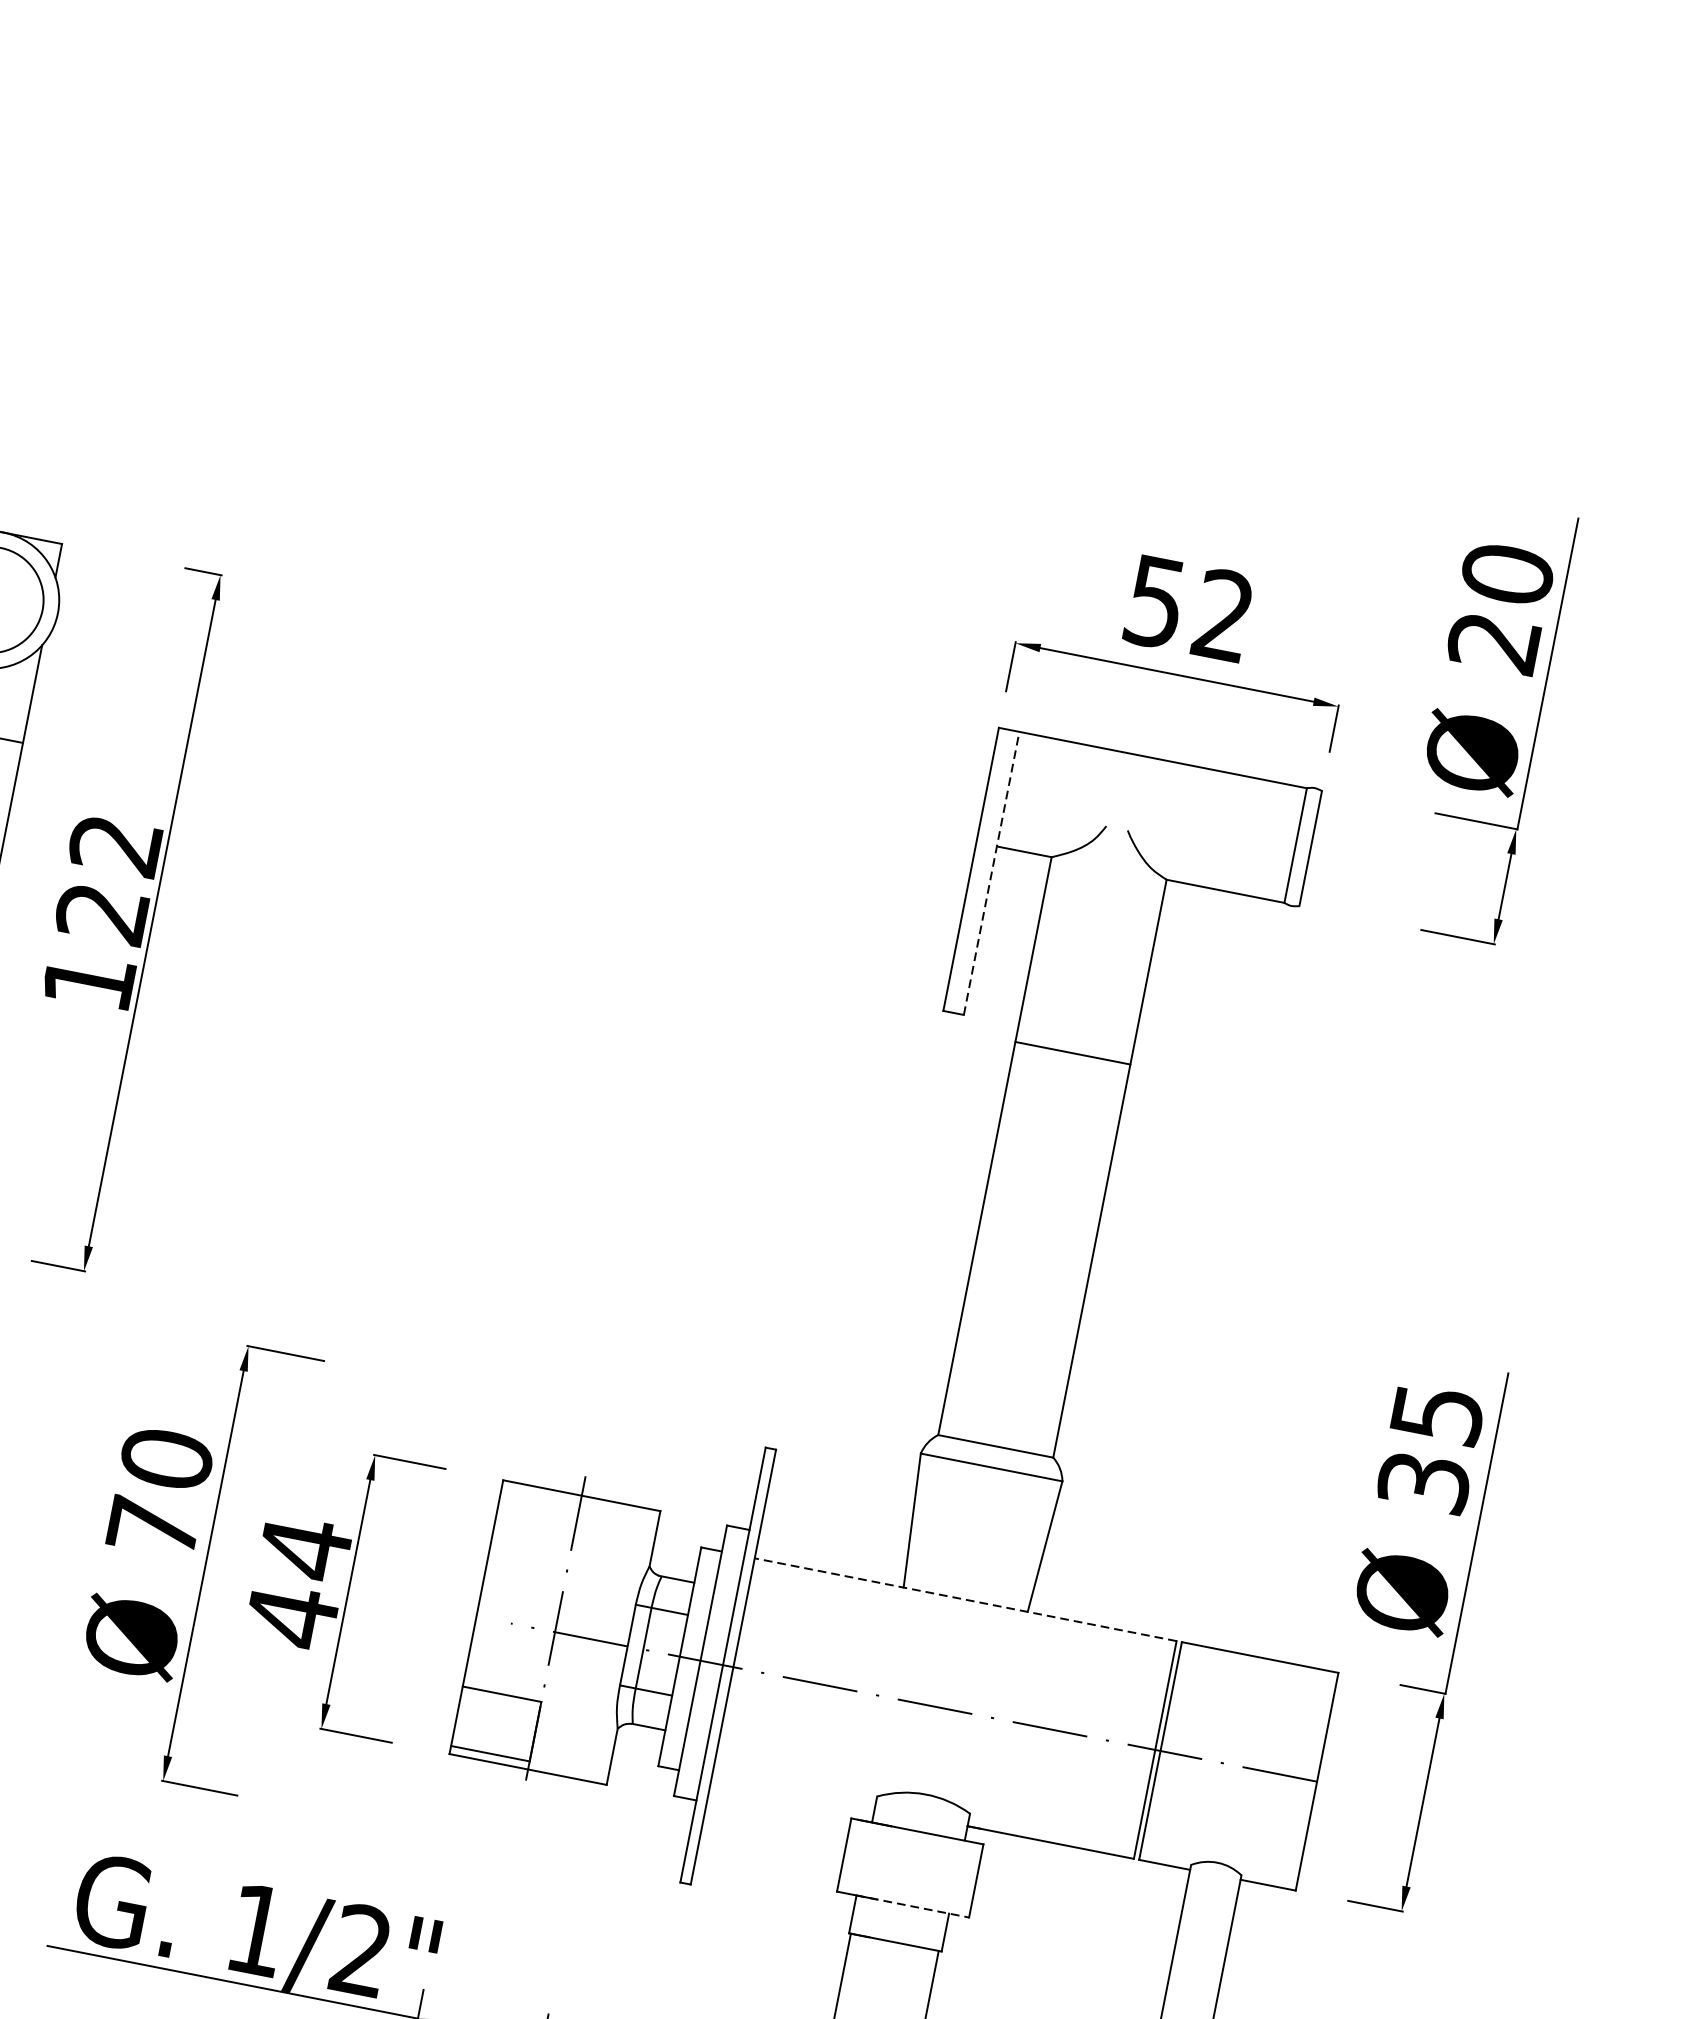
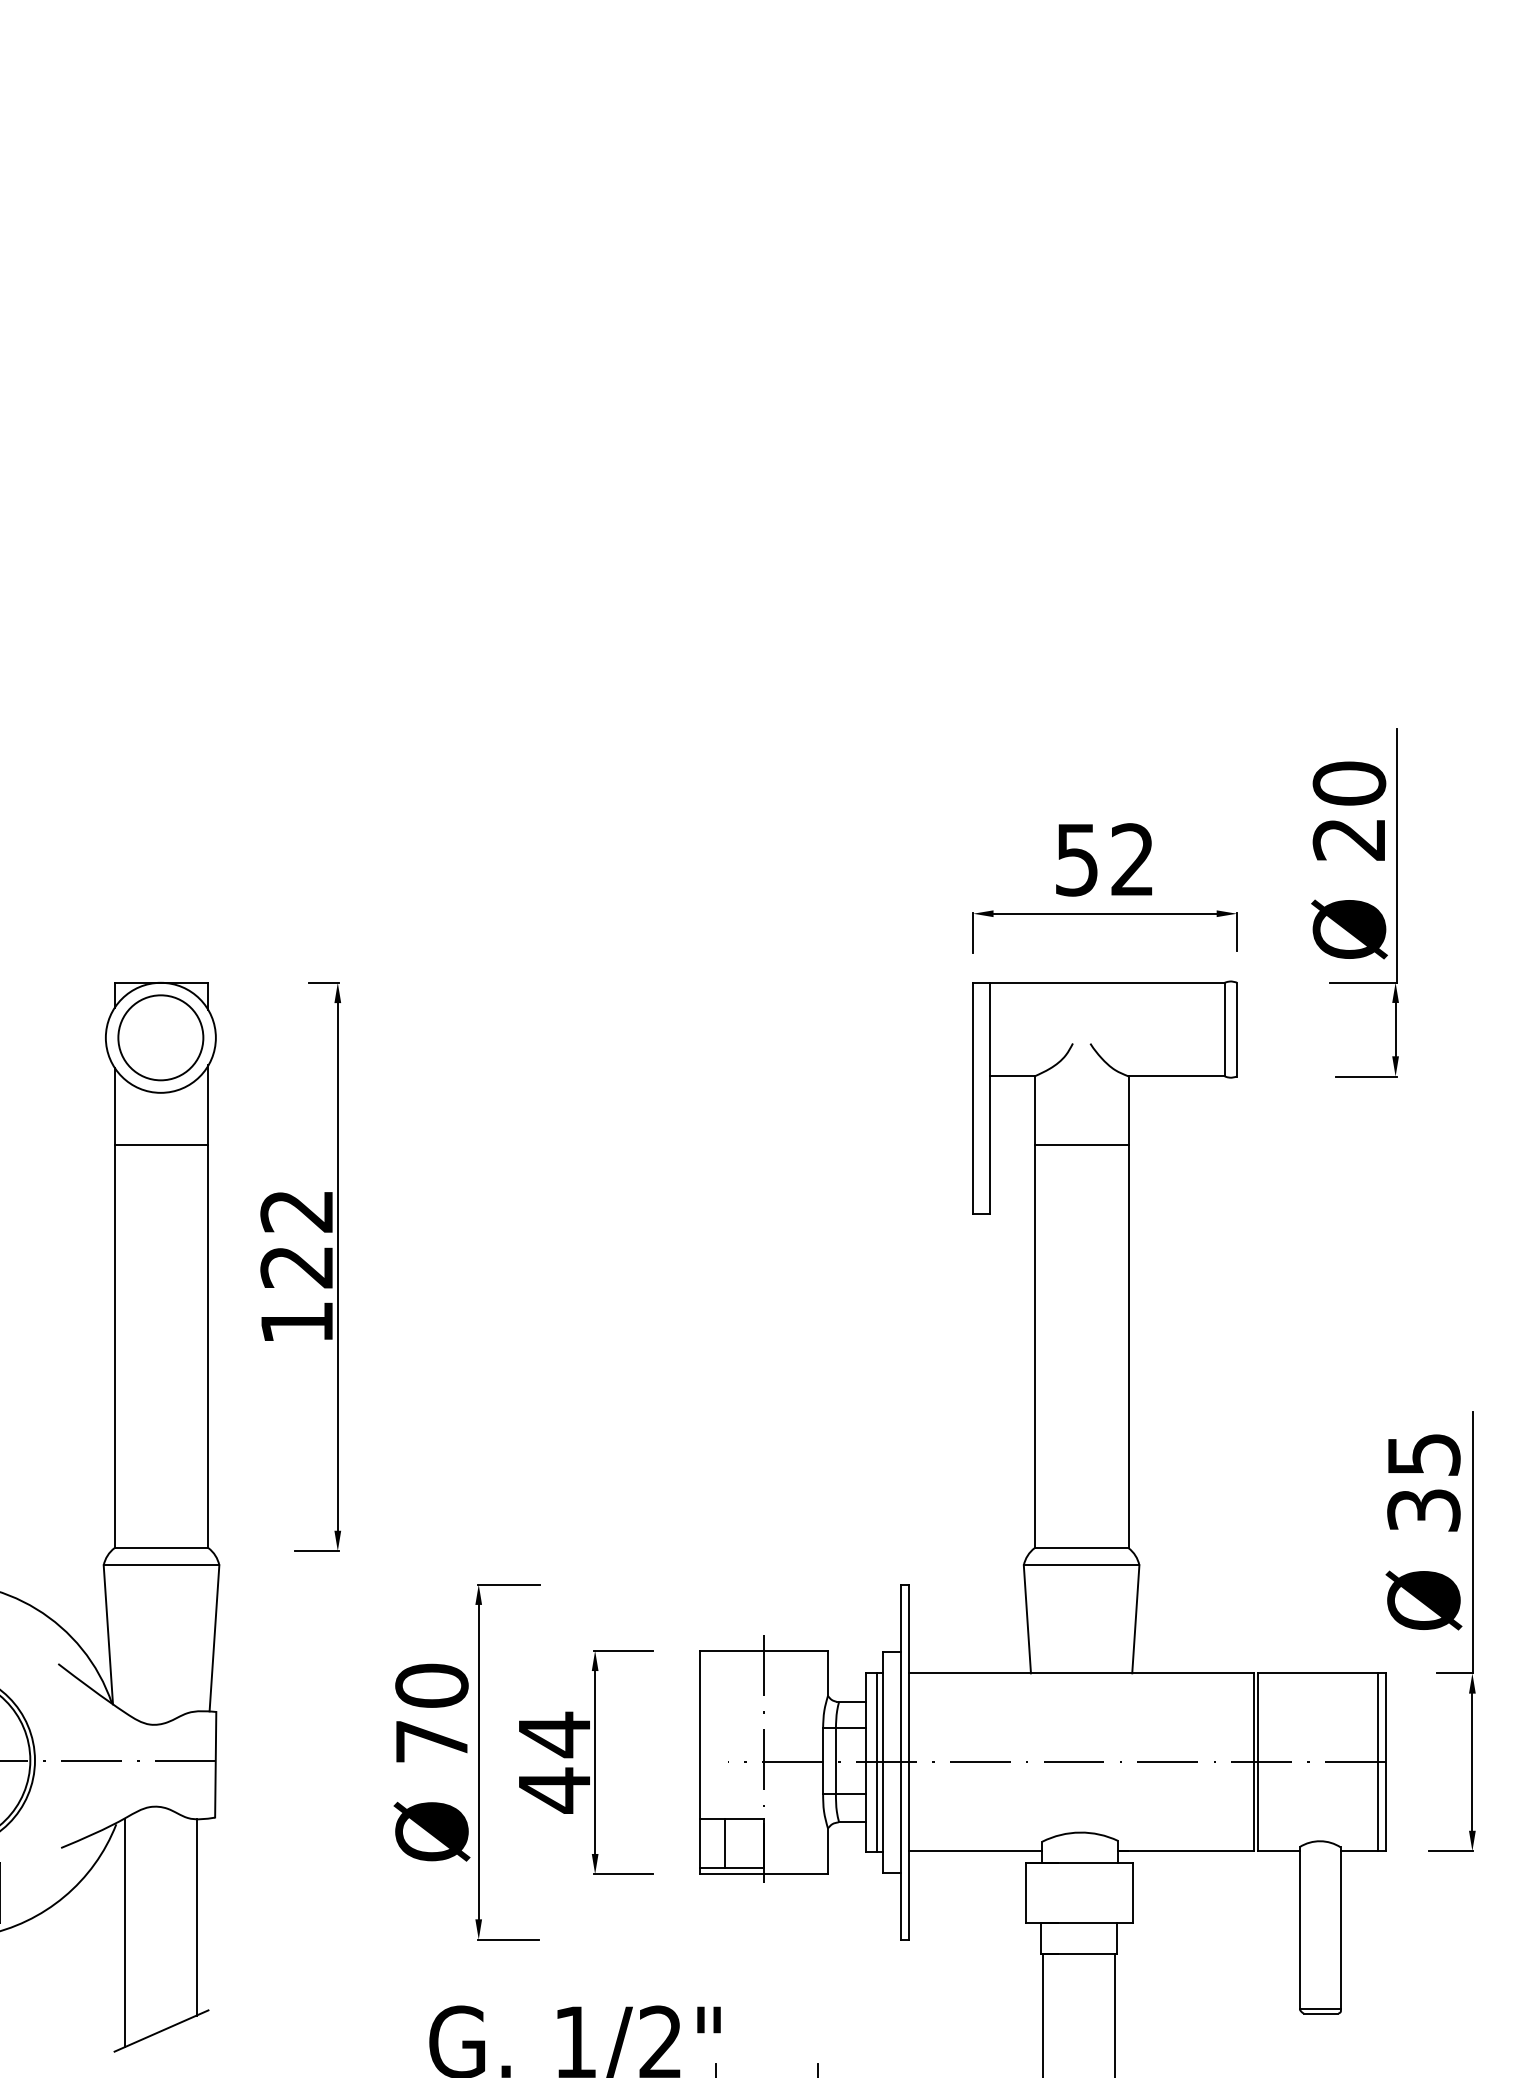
line: (991, 873) -> (989, 1098), dashed -> solid
line: (1072, 1053) -> (1081, 1145), moved
line: (965, 1599) -> (1081, 1673), dashed -> solid
line: (693, 1659) -> (876, 1762), added
line: (488, 1722) -> (725, 1843), added
line: (1307, 1780) -> (1378, 1762), added
line: (792, 1792) -> (975, 1851), added
line: (913, 1906) -> (1087, 1922), dashed -> solid

